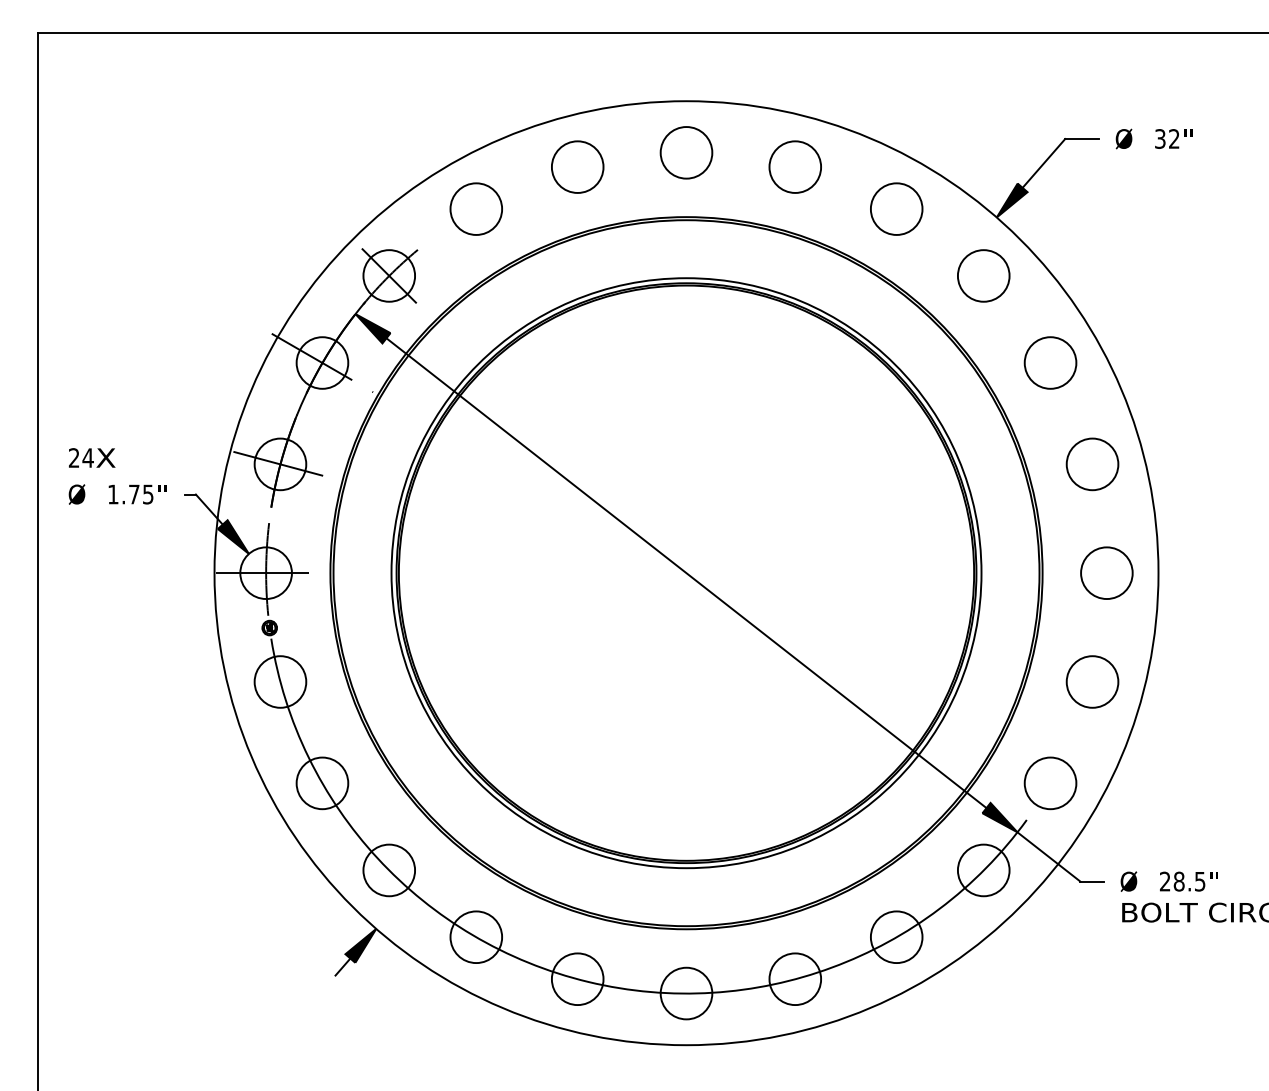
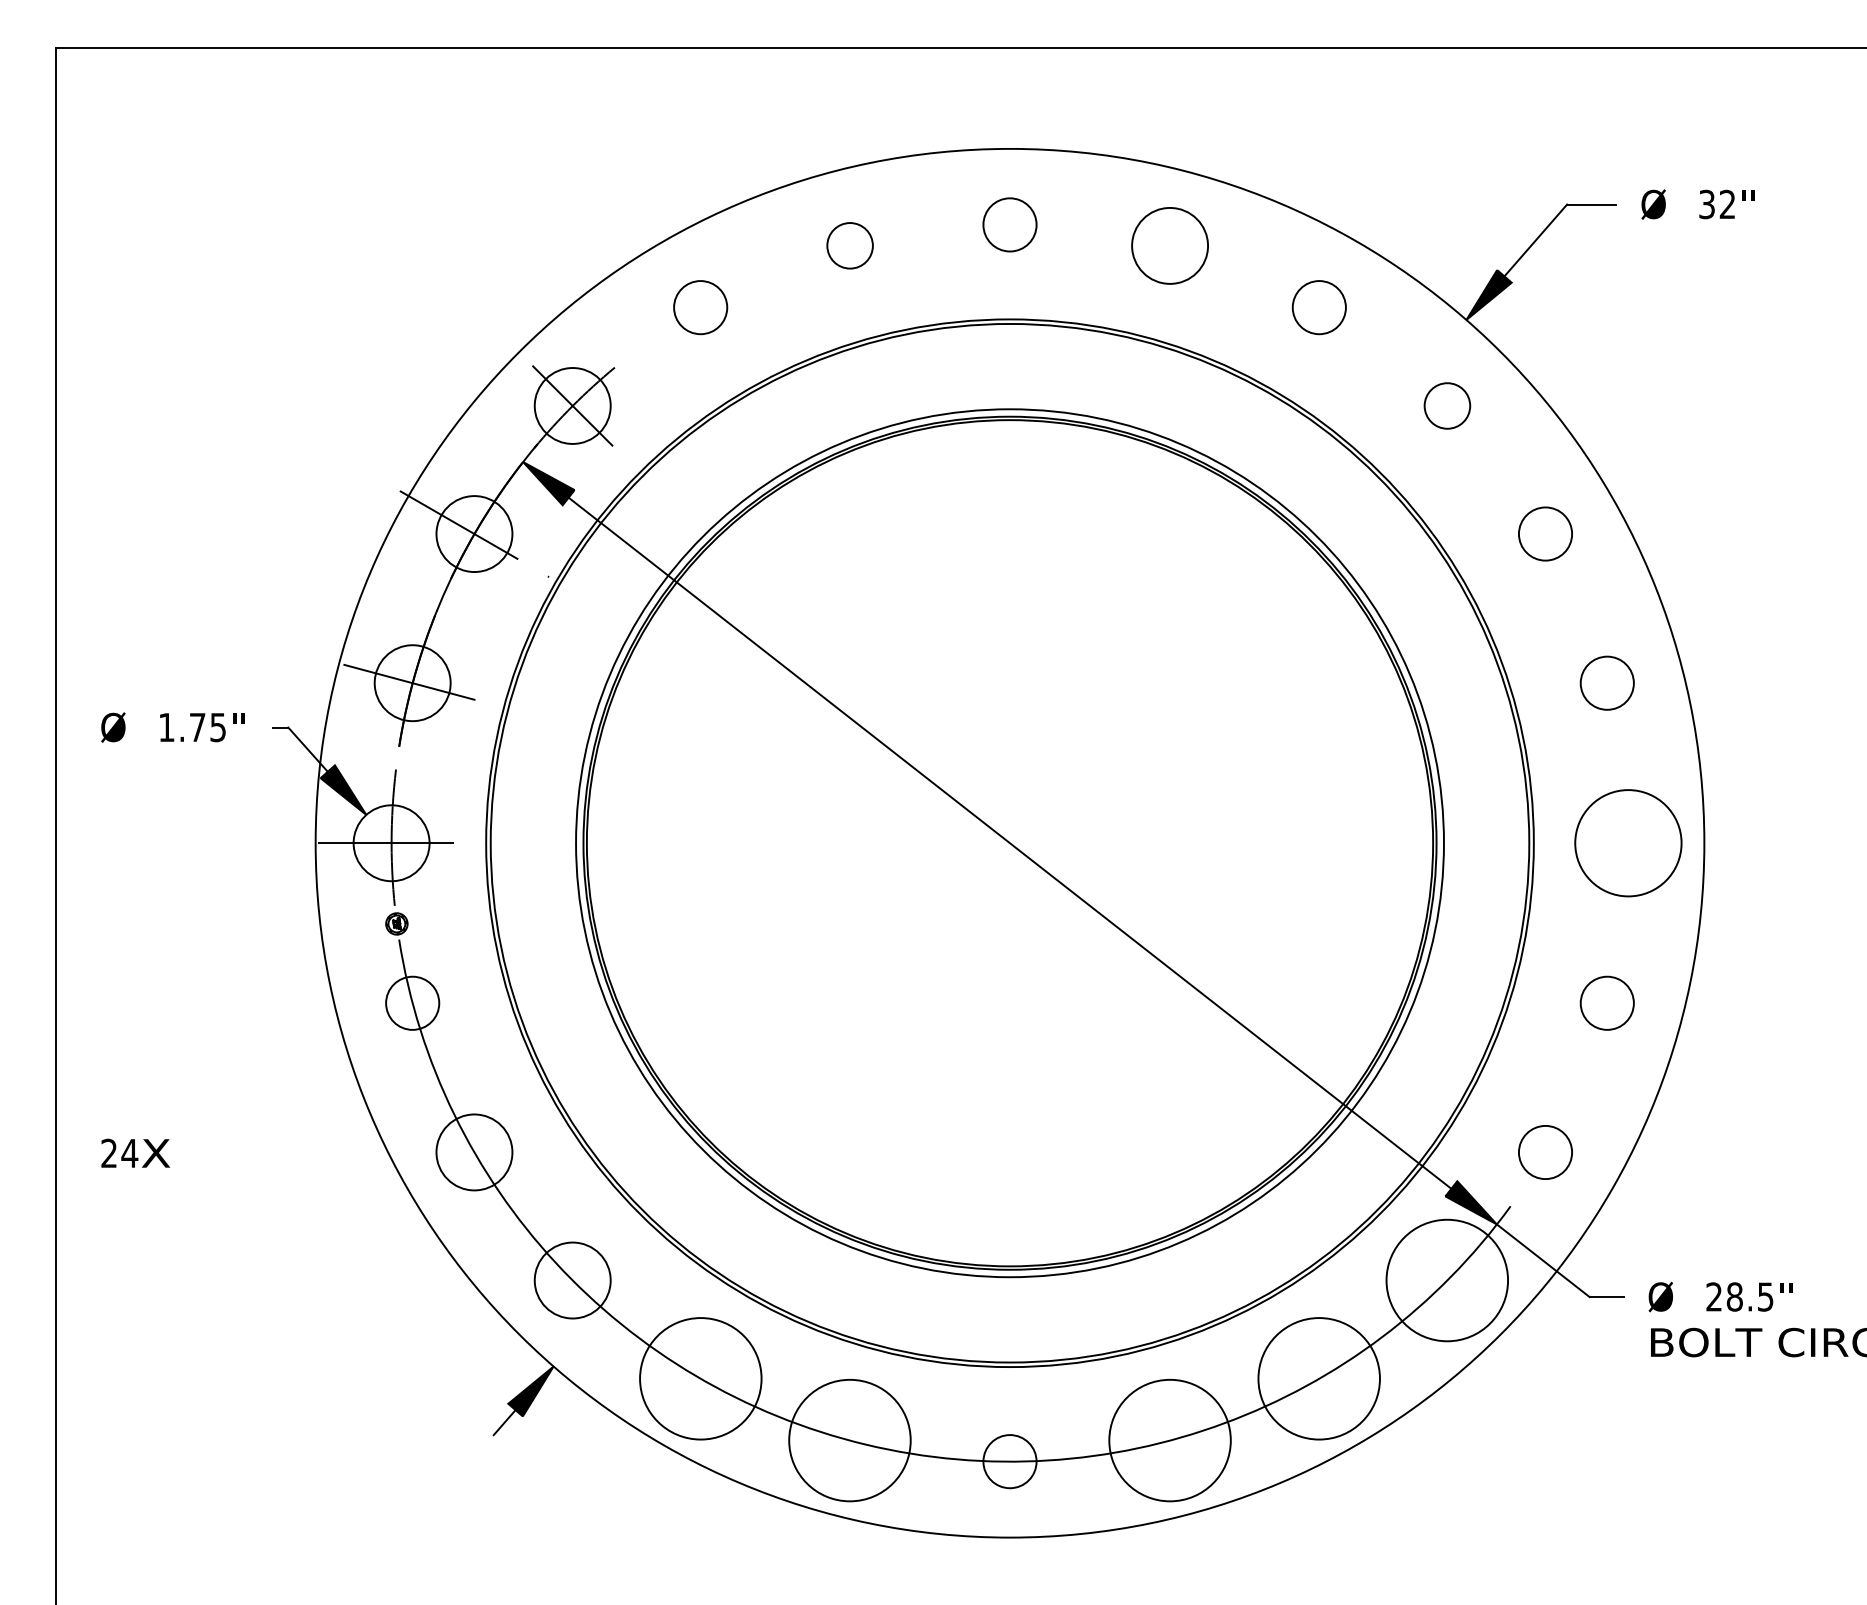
circle: (686, 152) -> (1009, 224), size x0.7
circle: (577, 166) -> (849, 244), size x0.6
circle: (475, 208) -> (699, 306), size x0.7
circle: (896, 208) -> (1318, 306), size x0.7
circle: (983, 275) -> (1446, 405), size x0.6
circle: (1050, 362) -> (1545, 533), size x0.7
text: (92, 457) -> (136, 1152), moved
circle: (1092, 464) -> (1607, 683), size x0.7
circle: (1106, 573) -> (1627, 843), size x1.4
circle: (280, 681) -> (412, 1002), size x0.7
circle: (1092, 681) -> (1607, 1002), size x0.7
circle: (1050, 783) -> (1545, 1152), size x0.7
circle: (983, 870) -> (1446, 1280), size x1.6
circle: (476, 937) -> (701, 1379), size x1.6
circle: (896, 937) -> (1318, 1379), size x1.6
circle: (577, 979) -> (849, 1440), size x1.6
circle: (795, 979) -> (1170, 1440), size x1.6
circle: (686, 993) -> (1009, 1461), size x0.7

